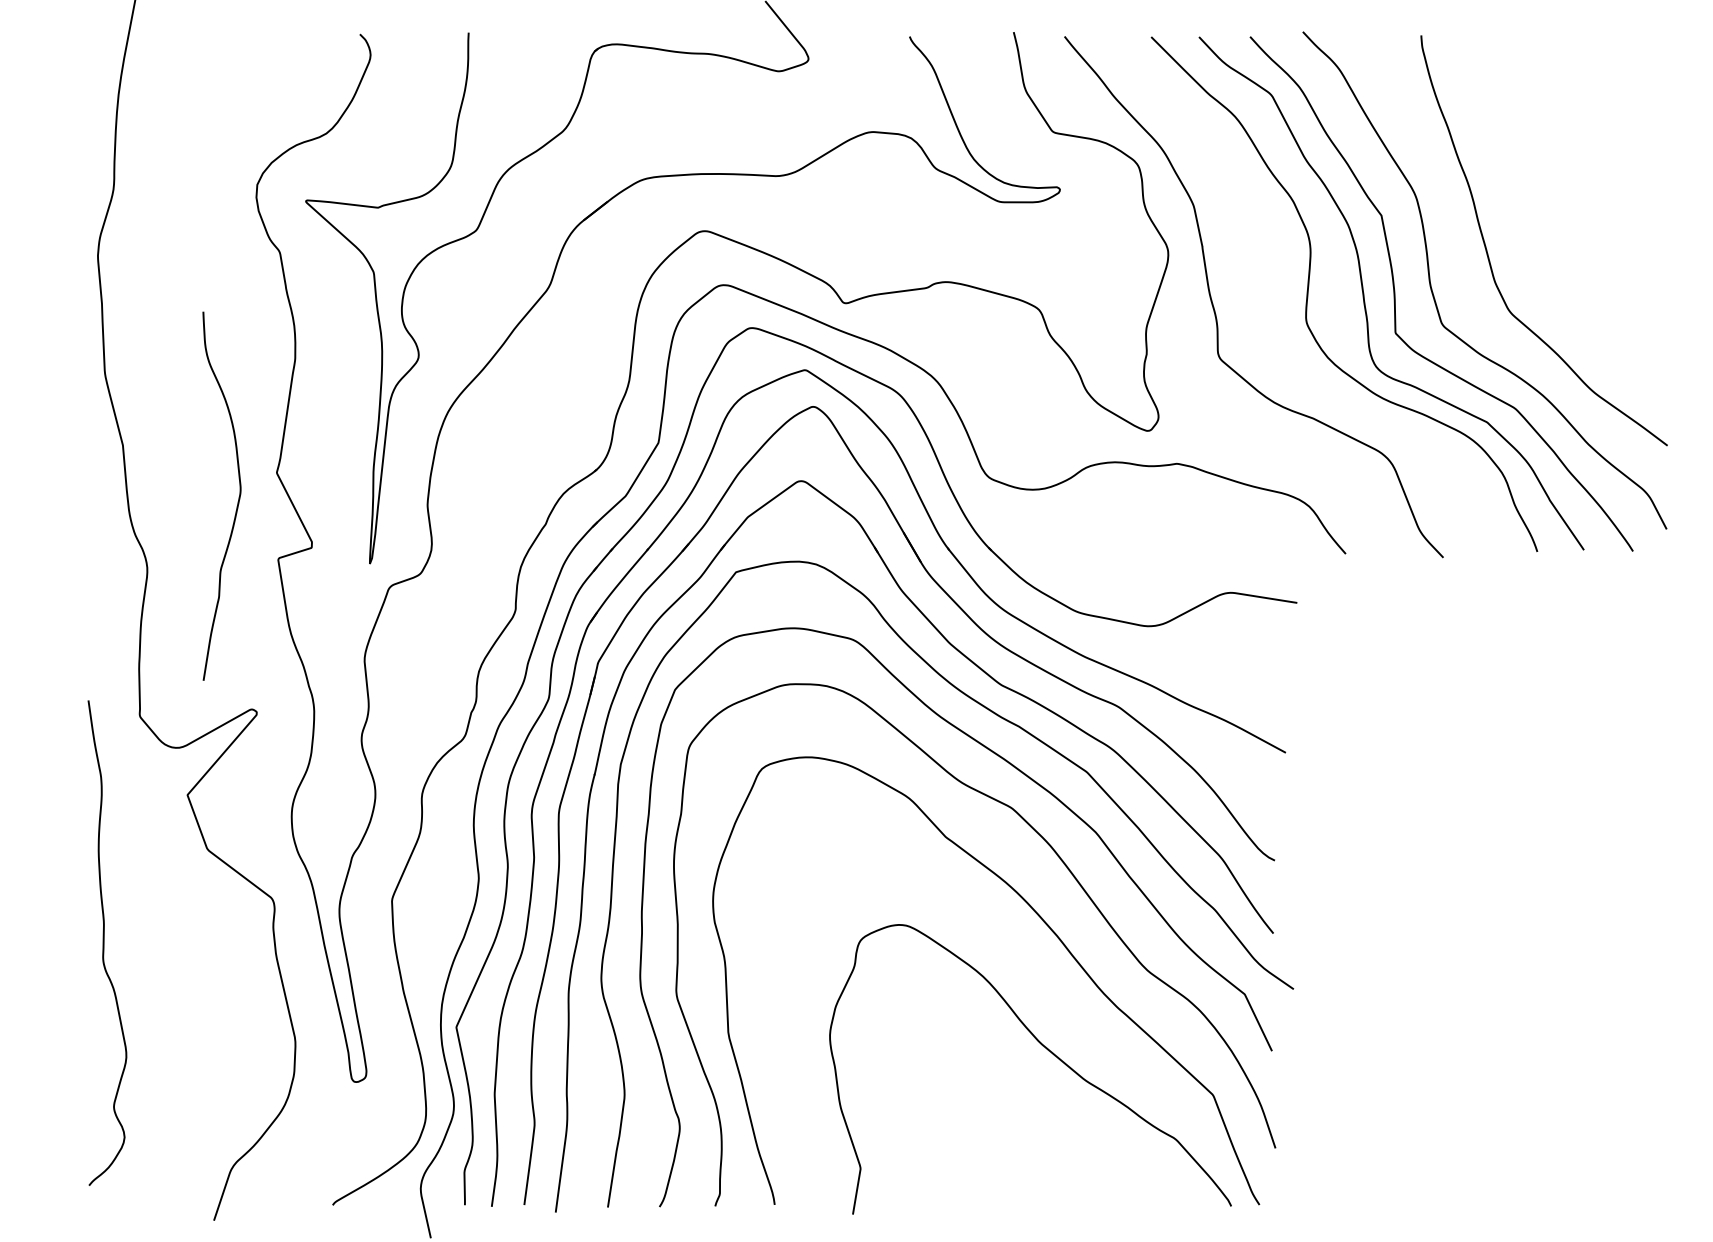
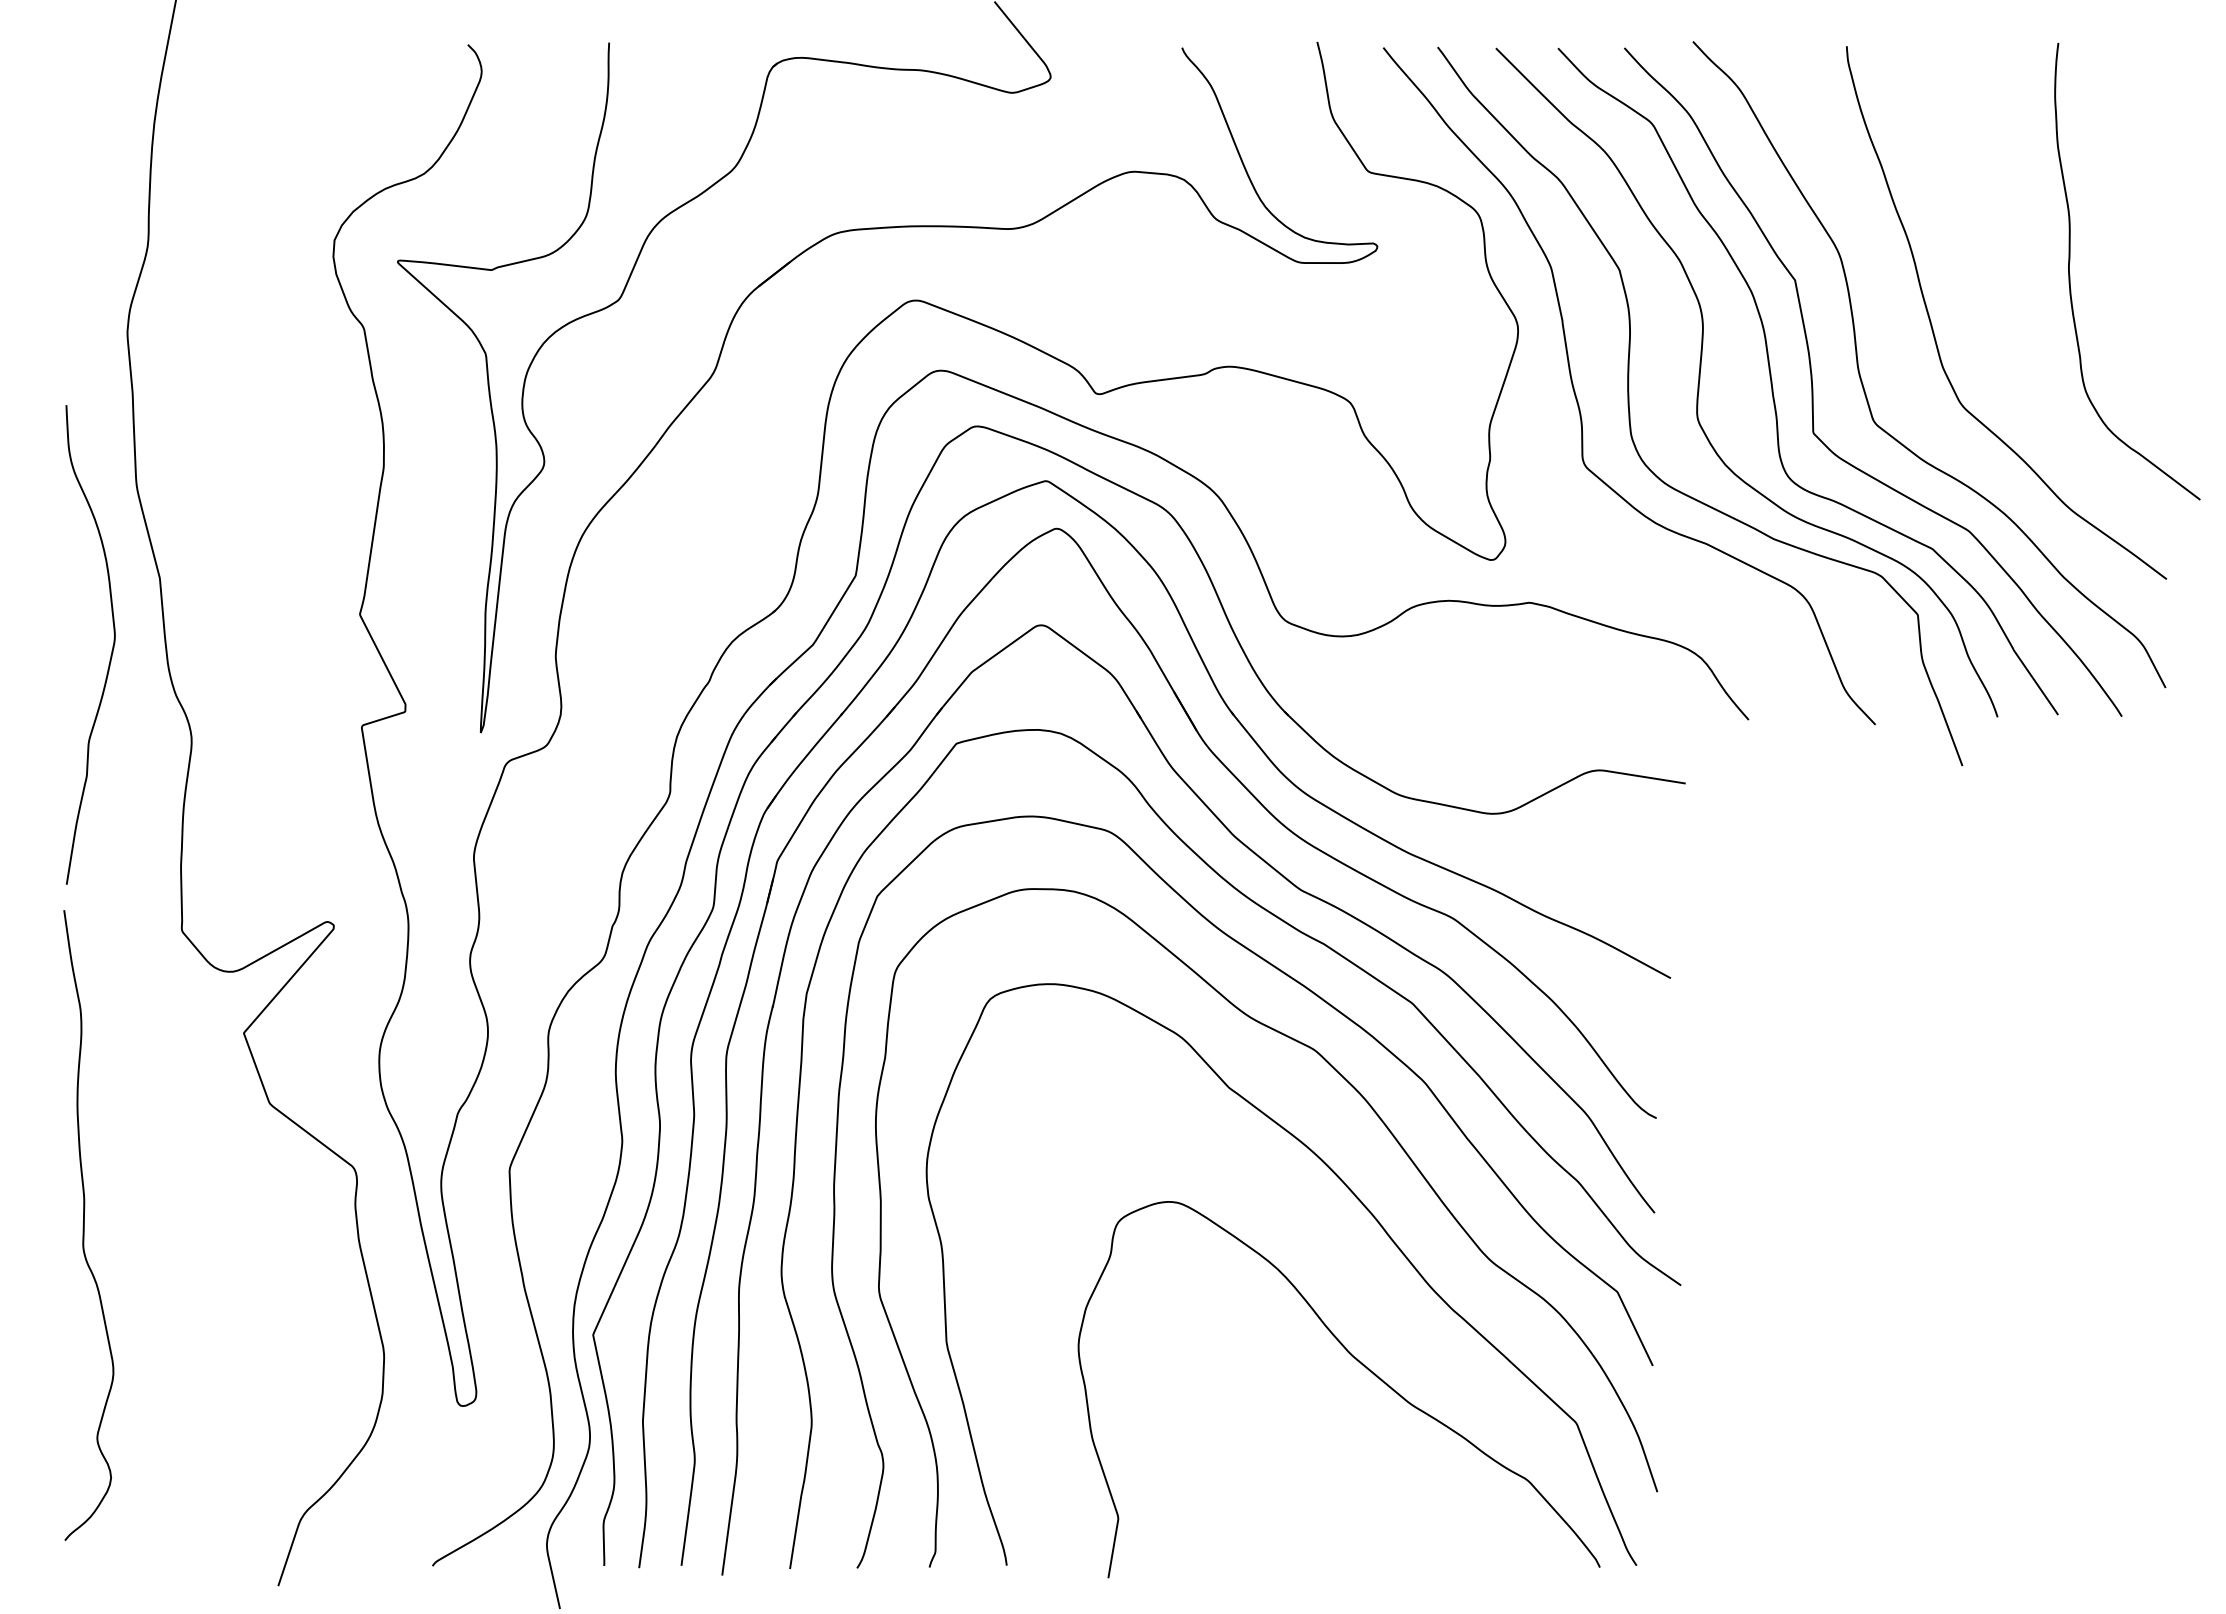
curve: (1593, 211) -> (2070, 274), added
curve: (1254, 317) -> (1630, 412), added
curve: (238, 500) -> (111, 650), moved
curve: (104, 943) -> (84, 1225), moved

